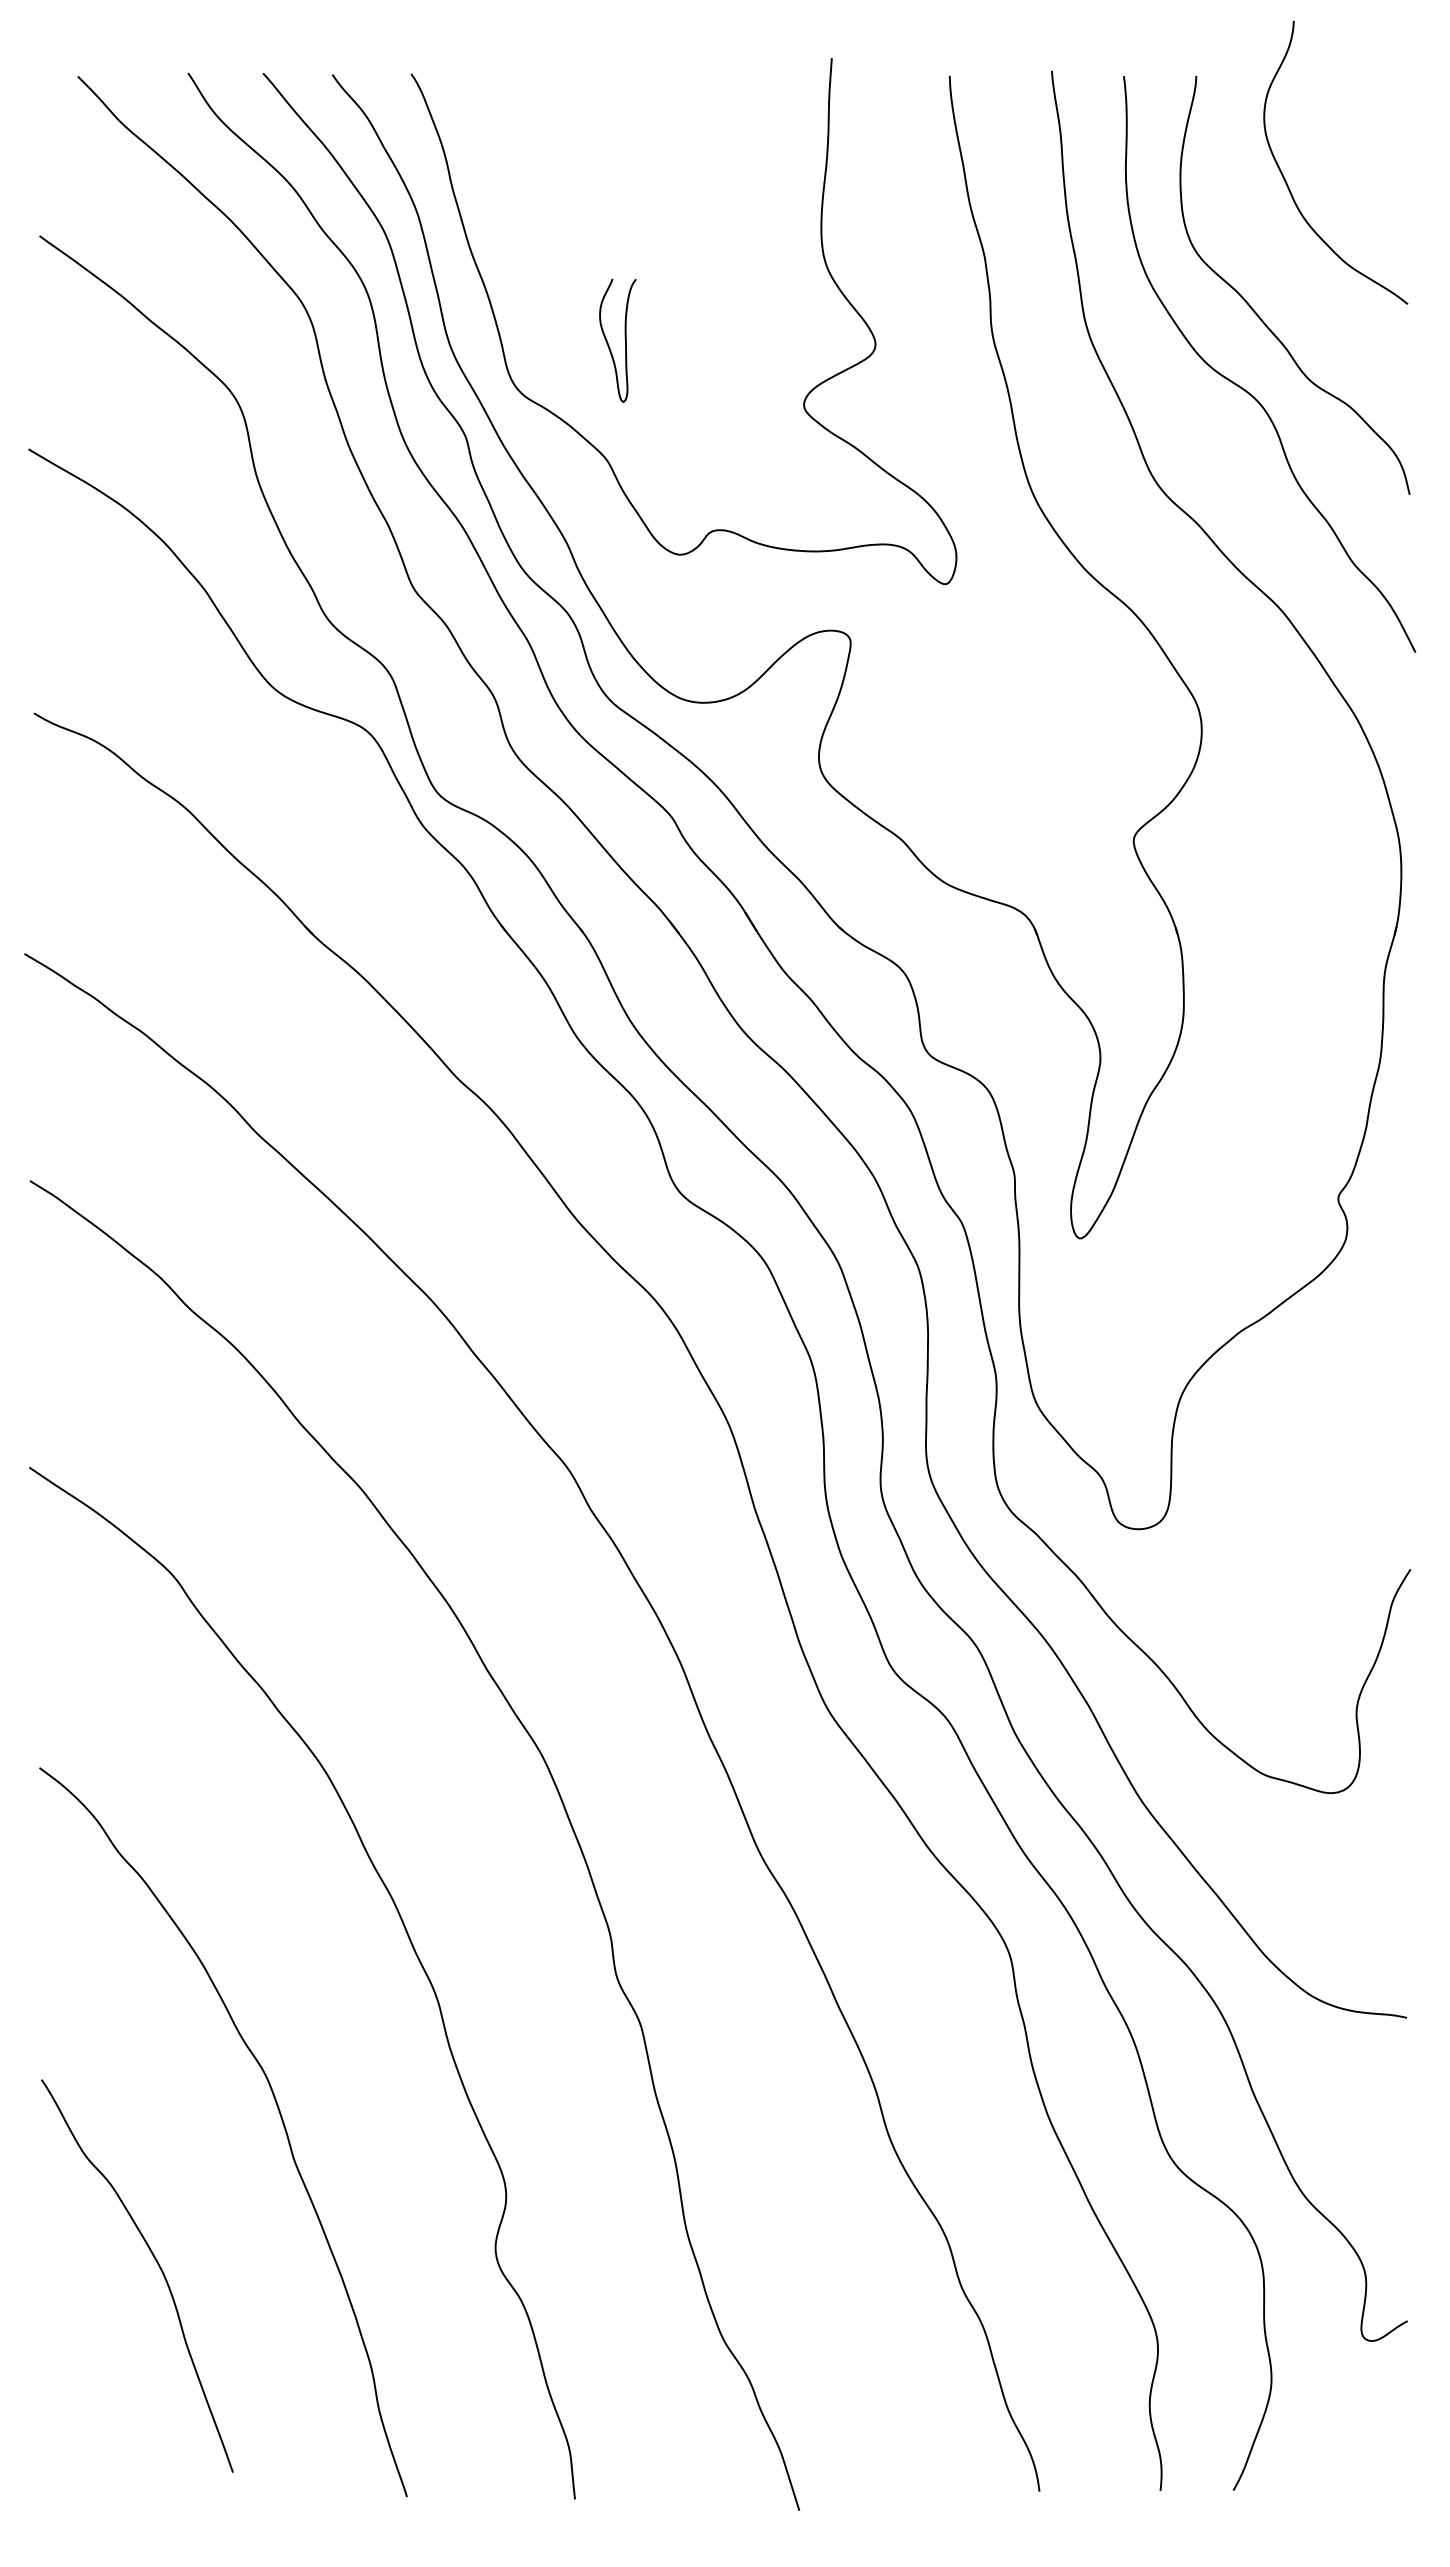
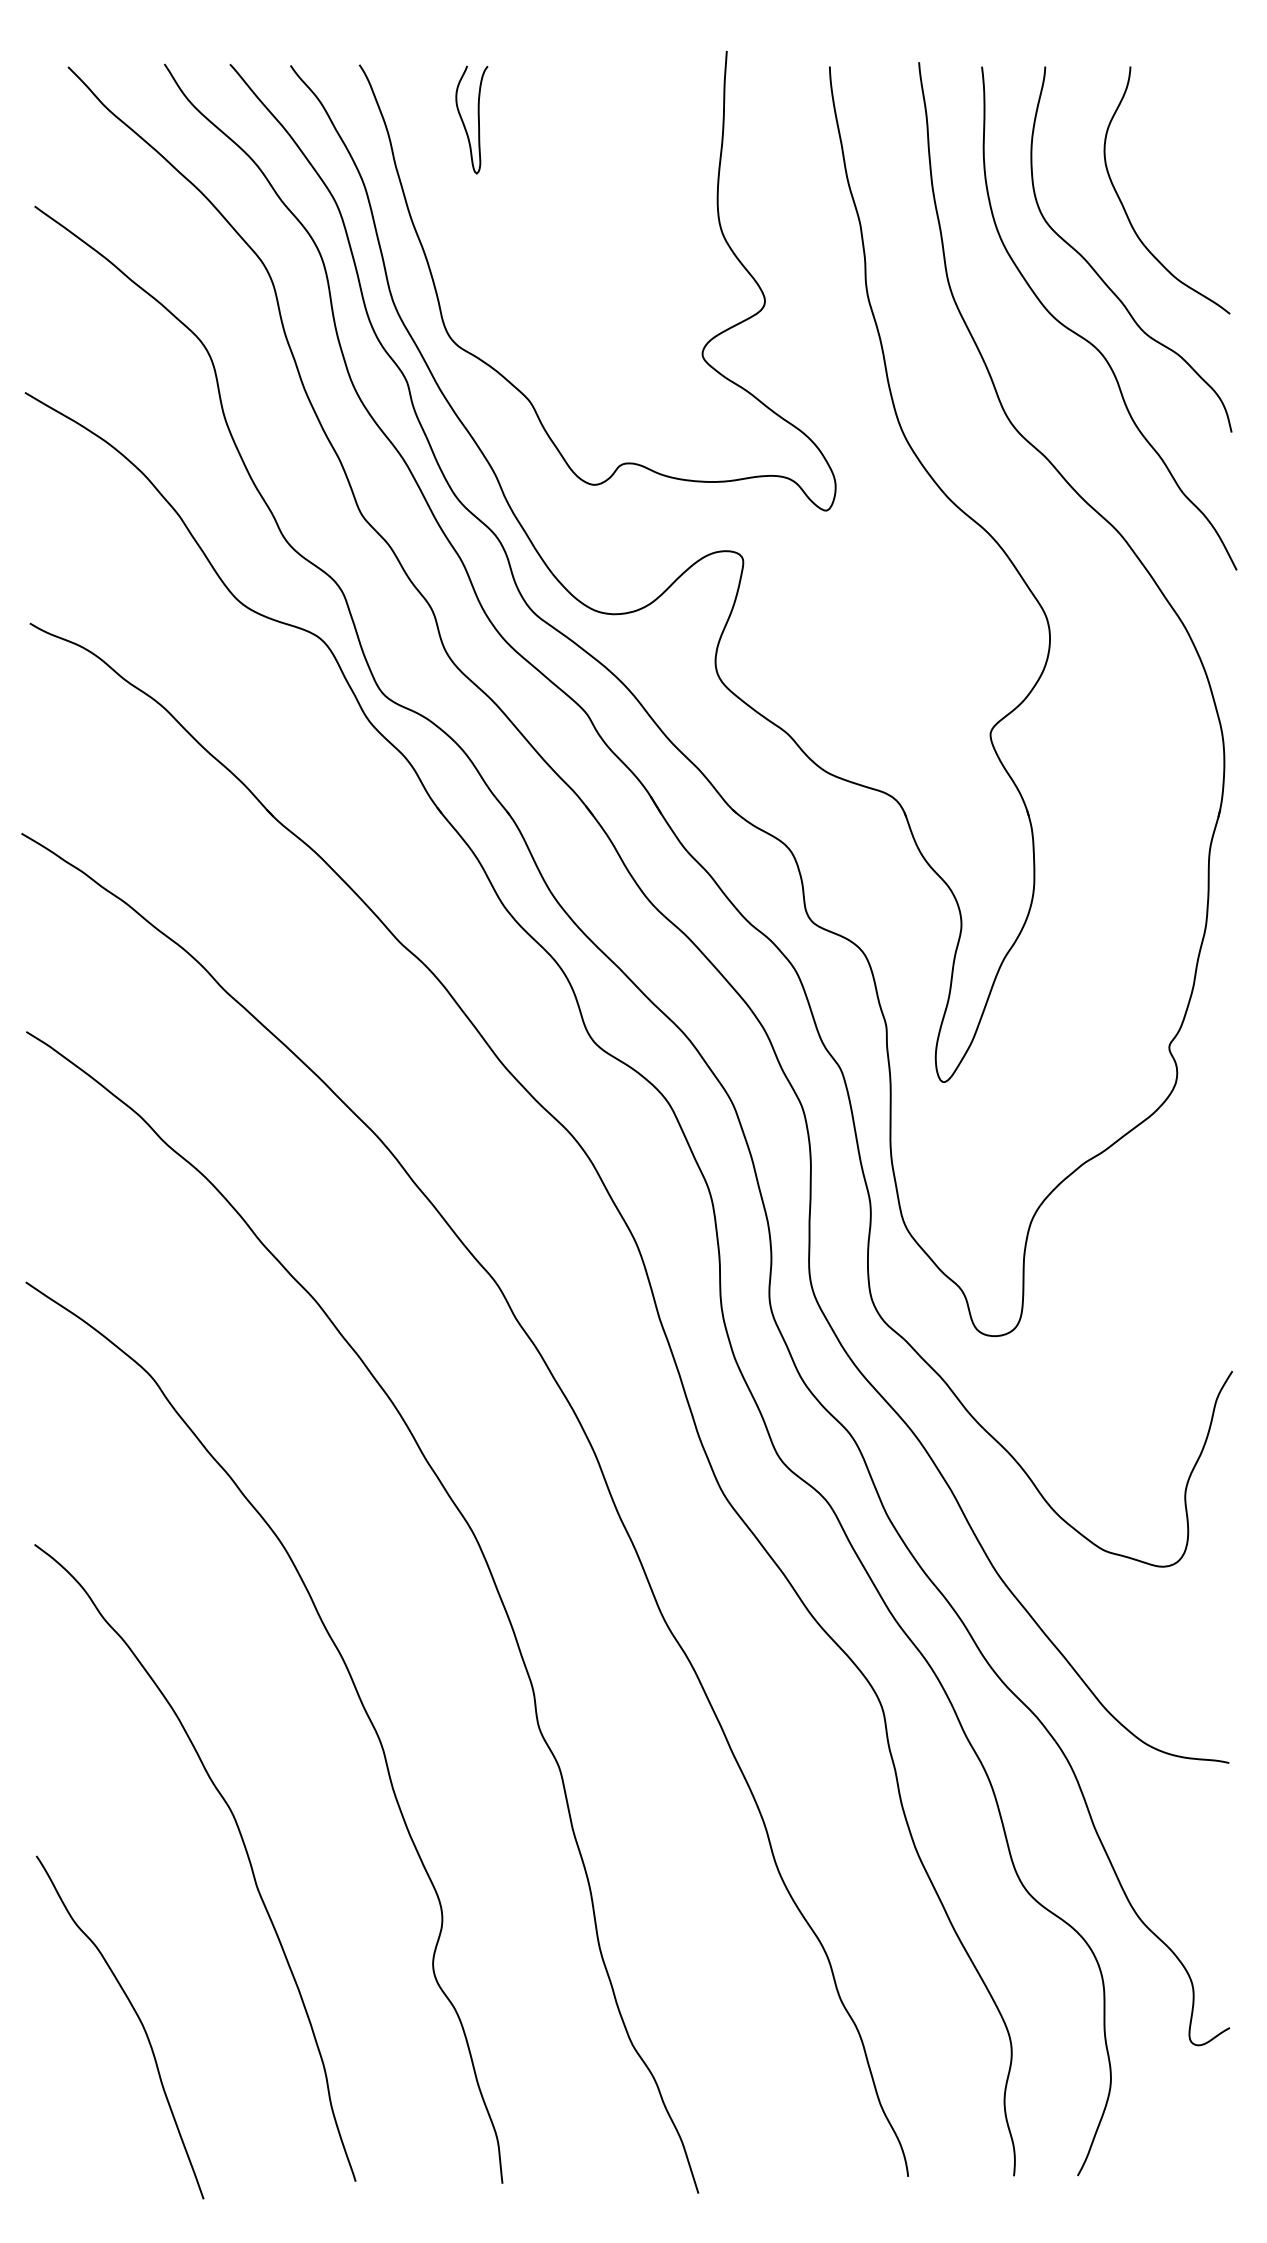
curve: (1287, 181) -> (1124, 206), moved
curve: (624, 336) -> (477, 116), moved
curve: (157, 2264) -> (137, 2017), moved

